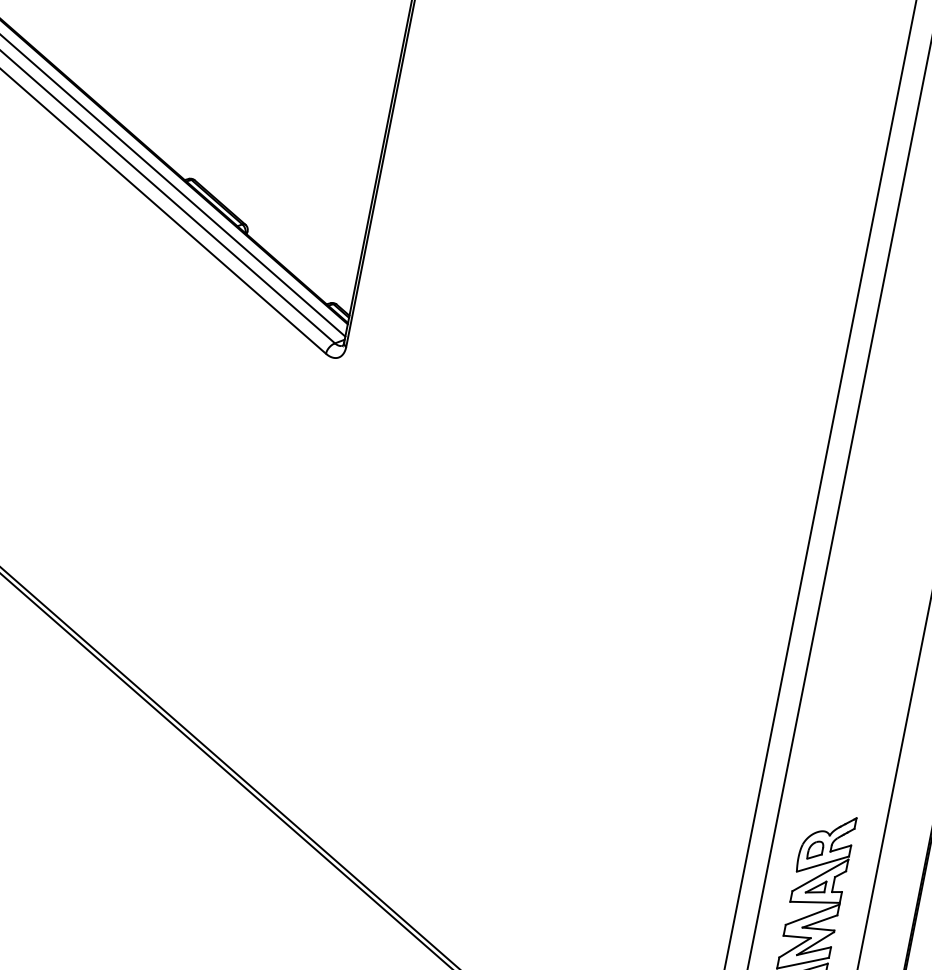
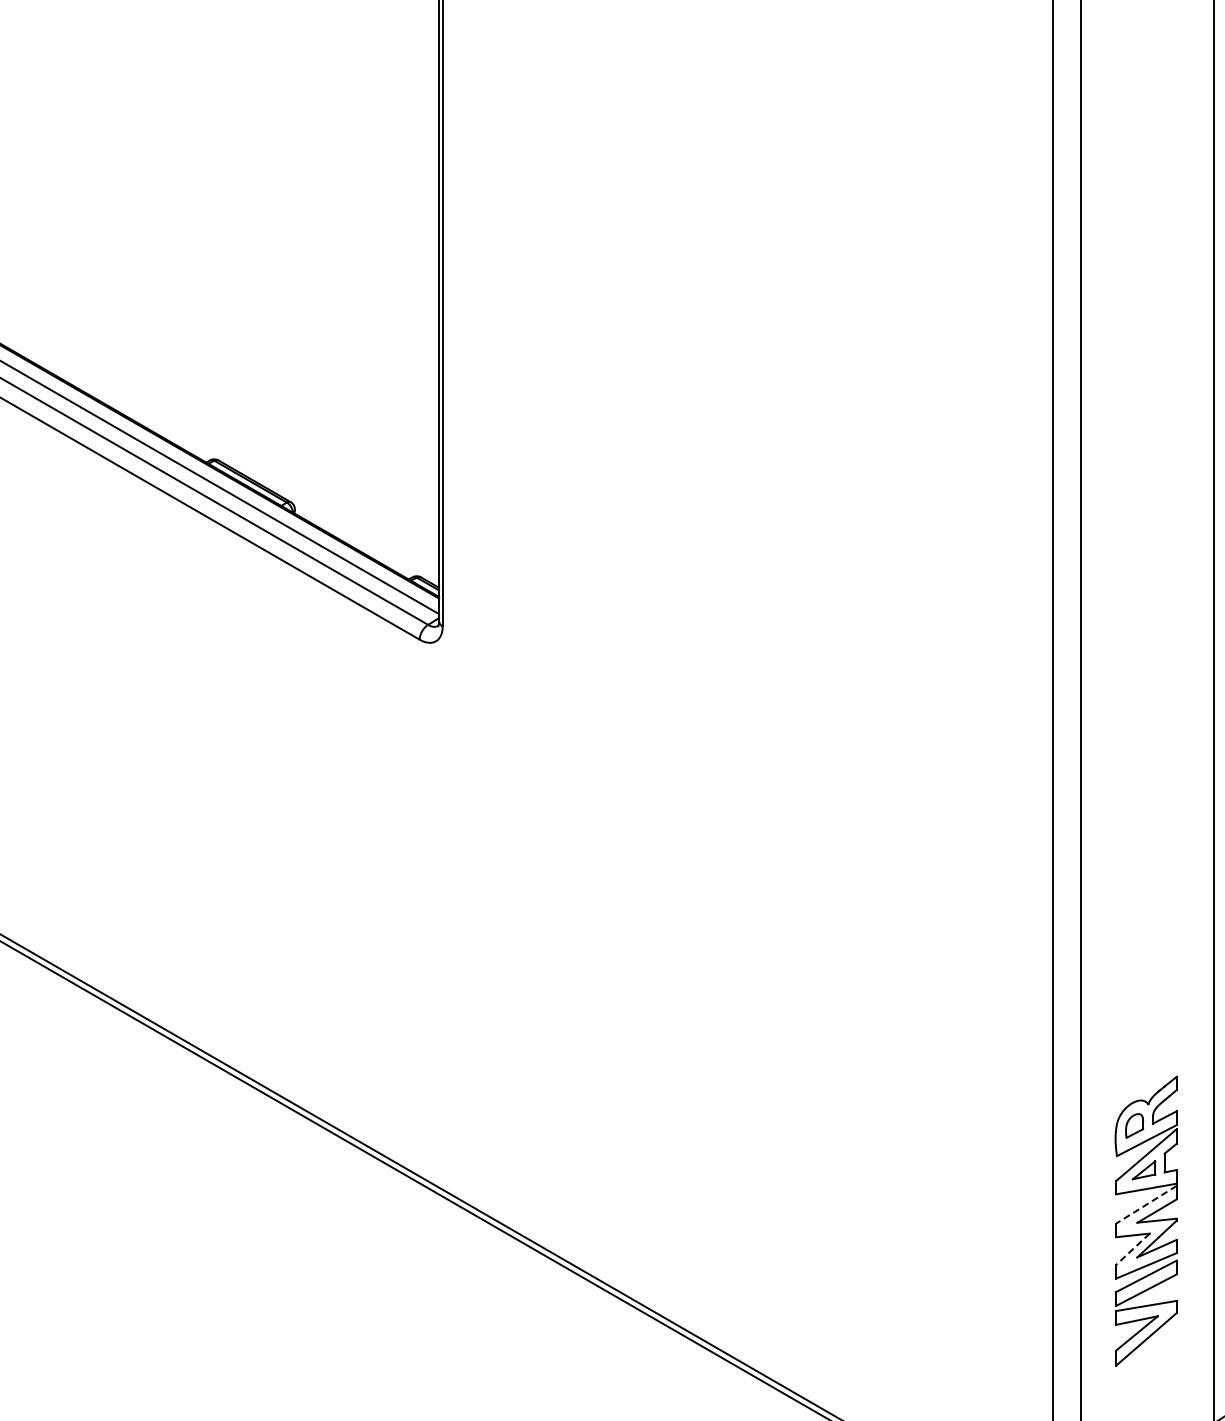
line: (812, 914) -> (1146, 1204), solid -> dashed
line: (795, 948) -> (1133, 1249), solid -> dashed

